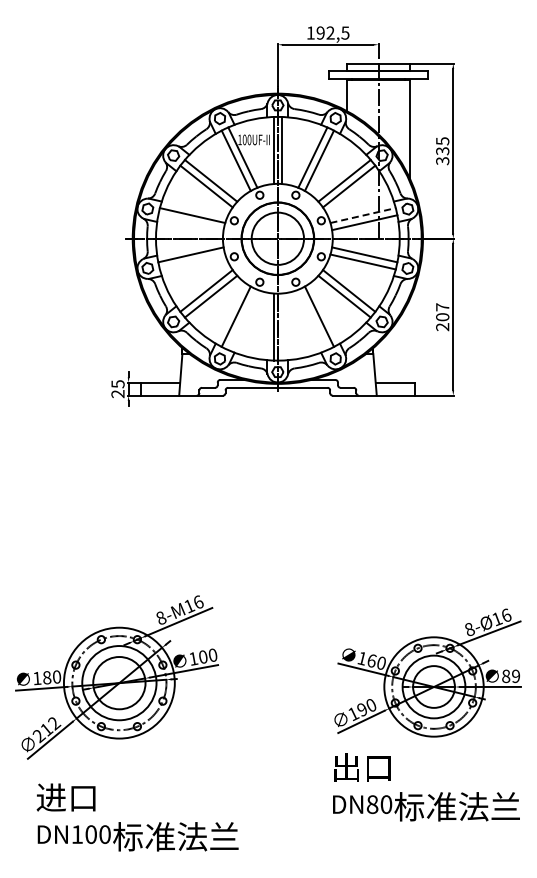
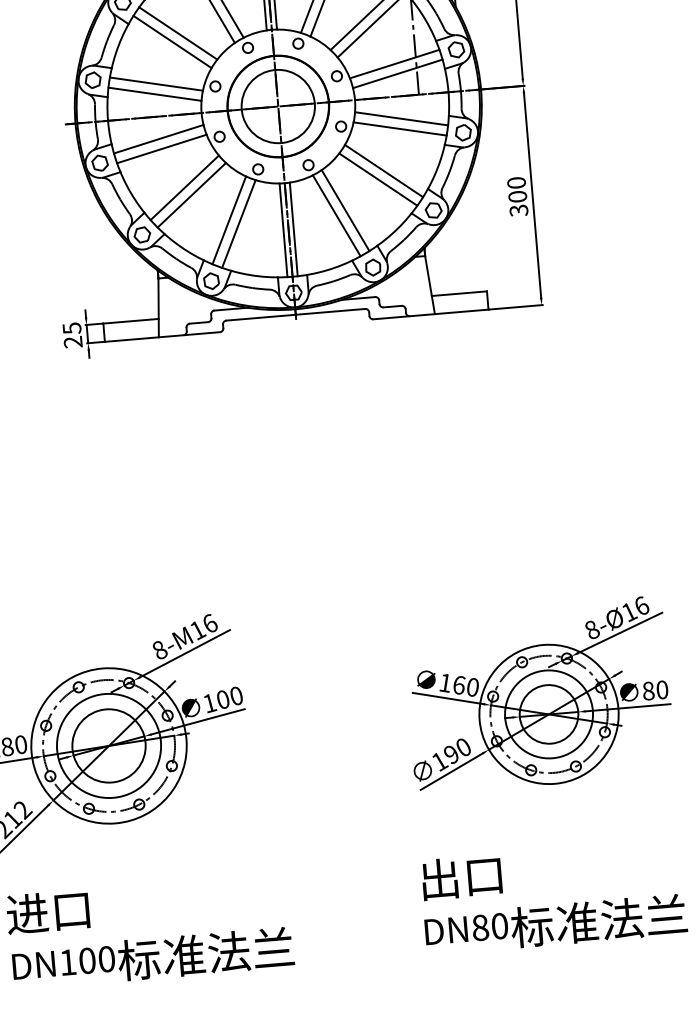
line: (363, 215) -> (395, 63), dashed -> solid
line: (190, 222) -> (154, 94), added
line: (192, 261) -> (161, 148), added
text: (442, 317) -> (517, 197), 207 -> 300
line: (242, 319) -> (238, 223), added
line: (312, 319) -> (336, 215), added
line: (281, 326) -> (293, 228), added
text: (516, 675) -> (662, 688), 89 -> 80
text: (426, 787) -> (553, 897), moved

